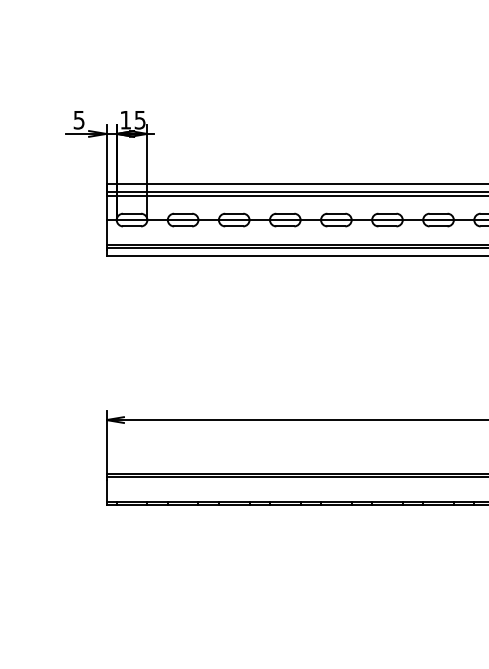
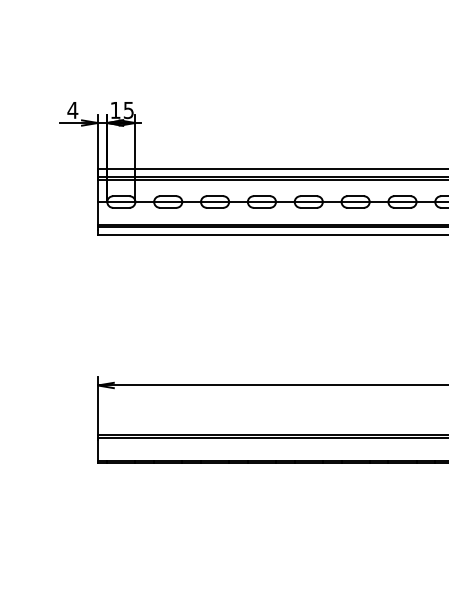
text: (79, 120) -> (73, 110), 5 -> 4

